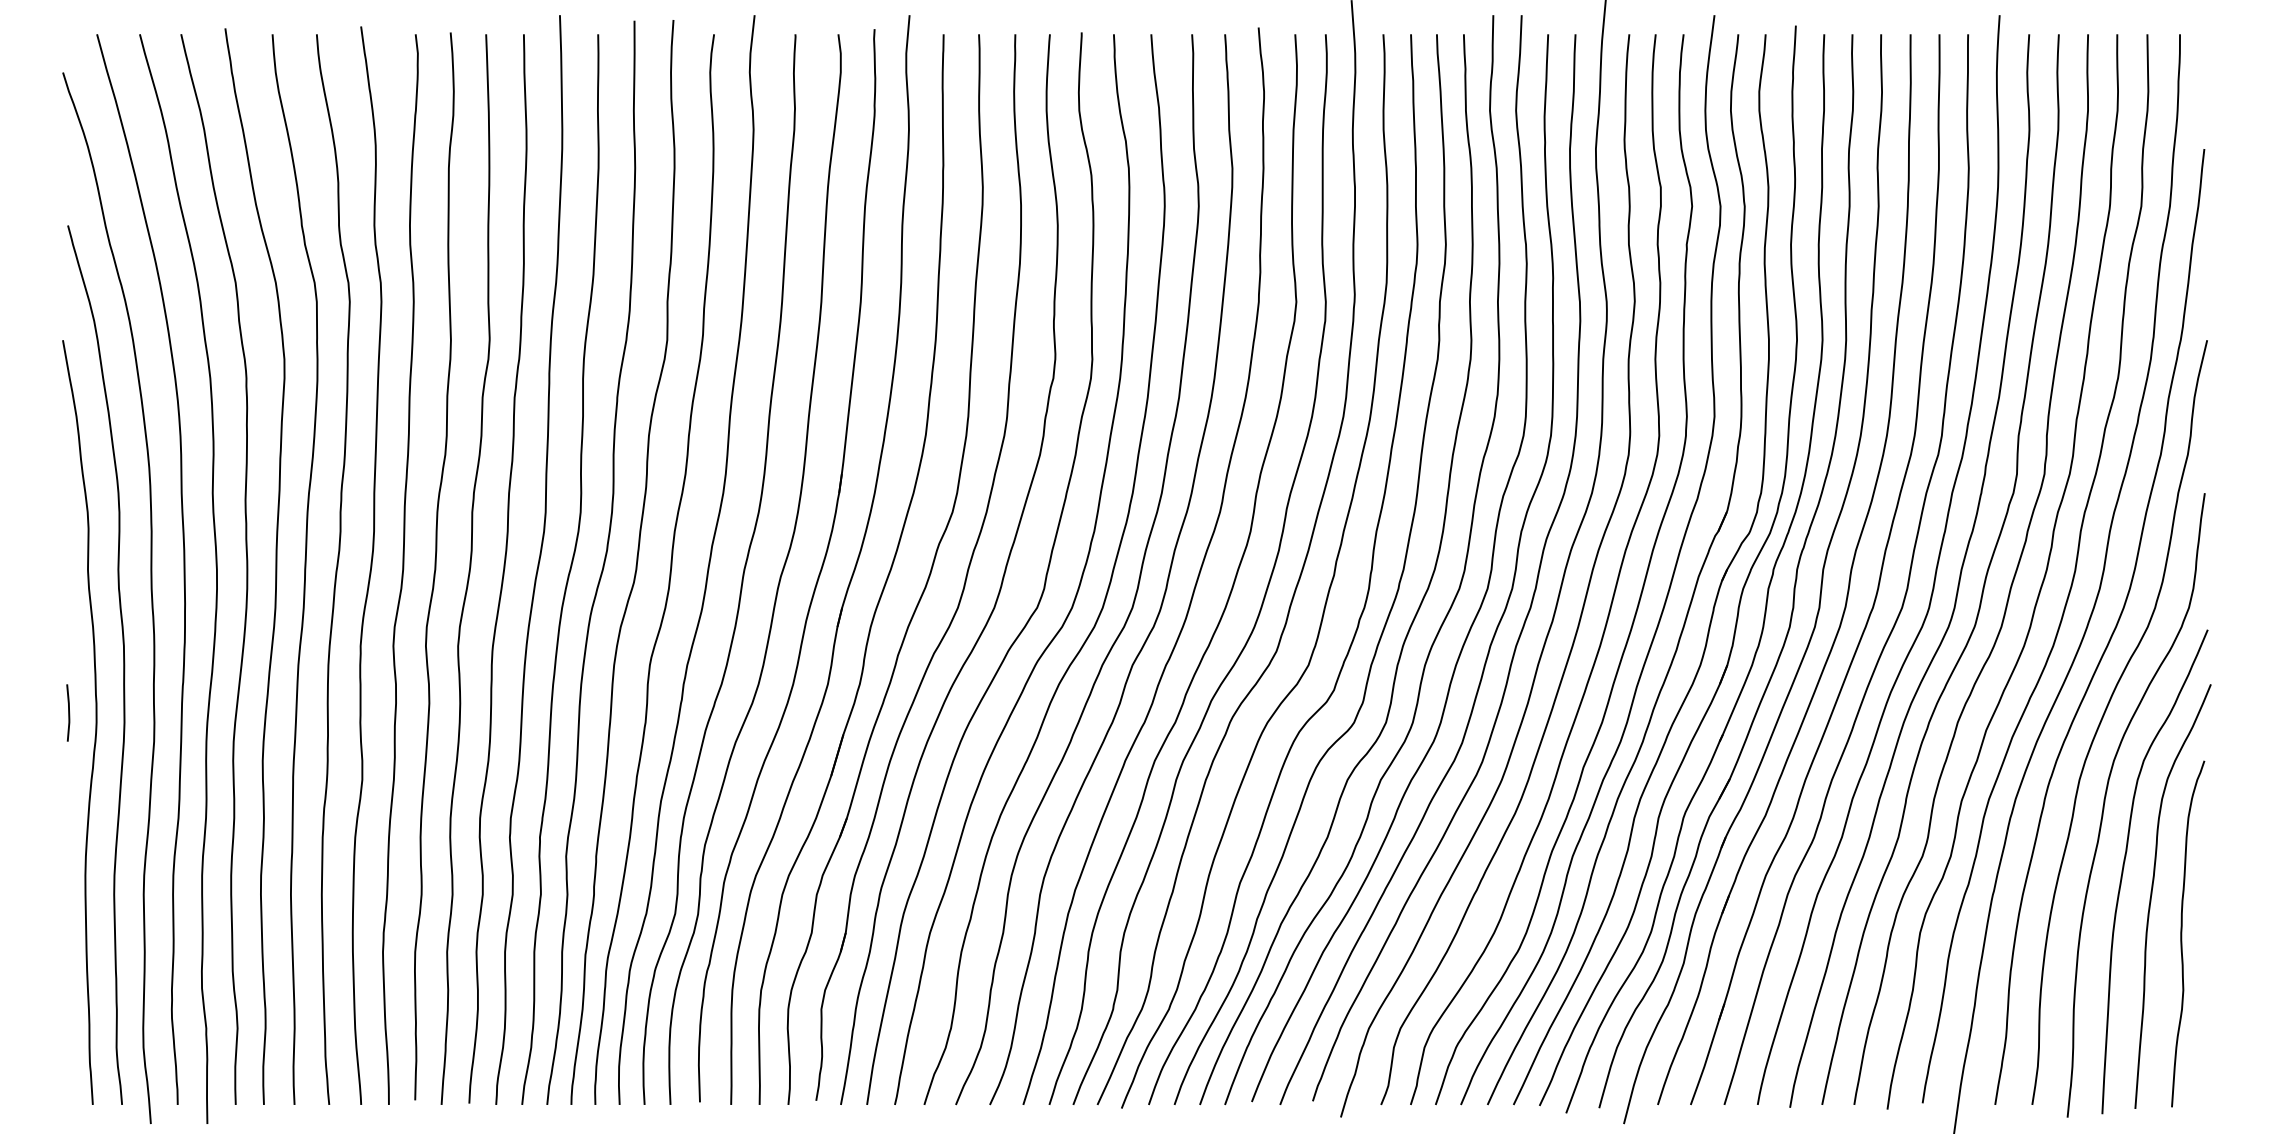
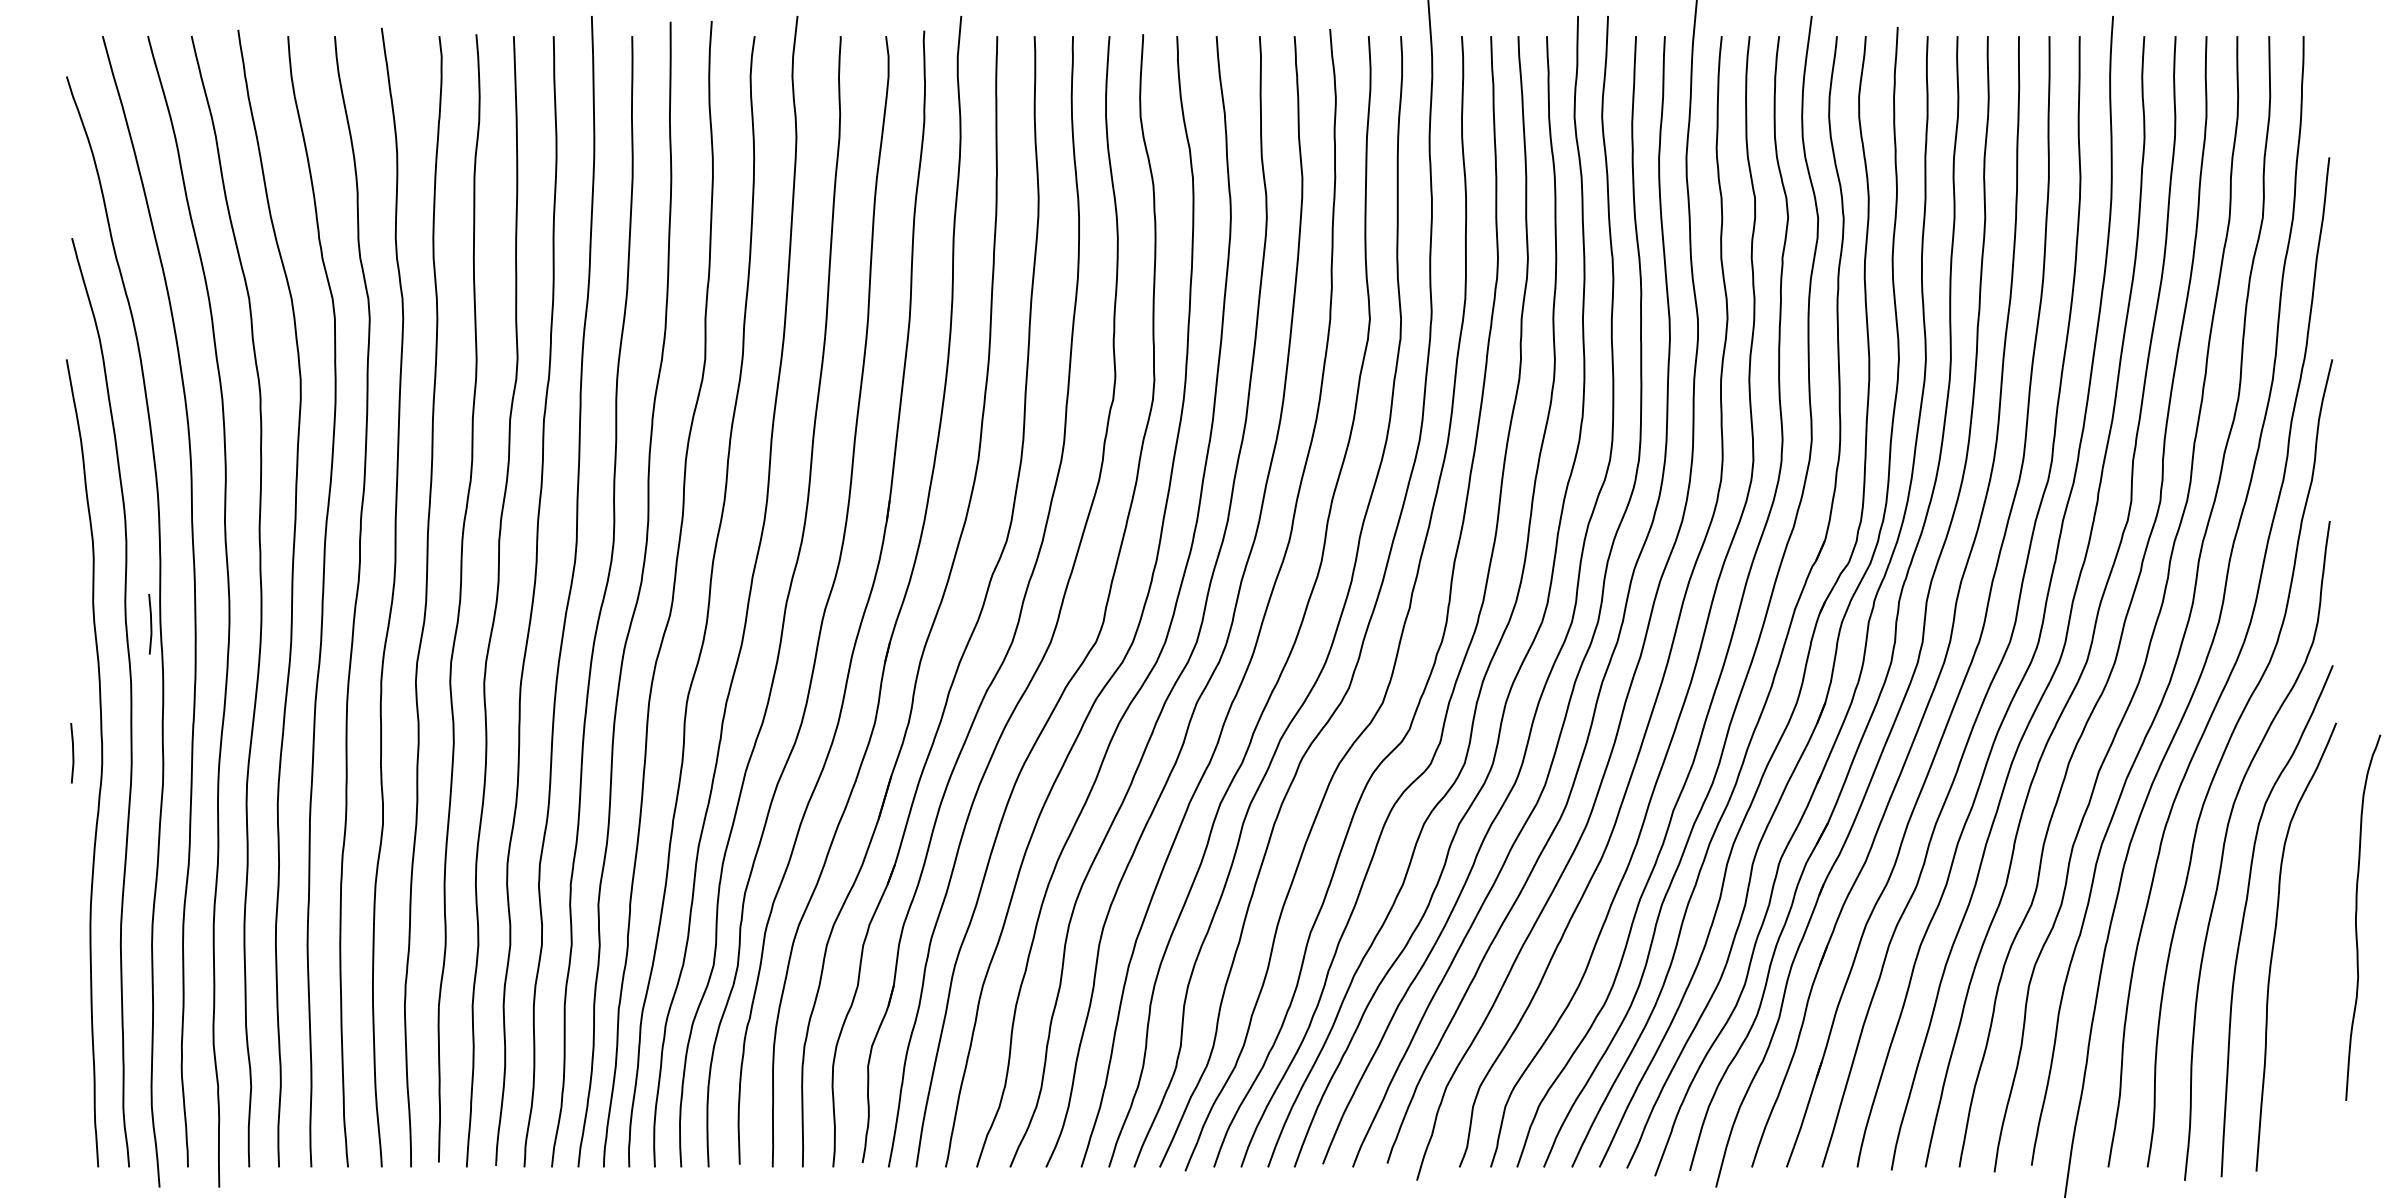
line: (142, 591) -> (150, 624), added
curve: (2181, 933) -> (2356, 917), moved

